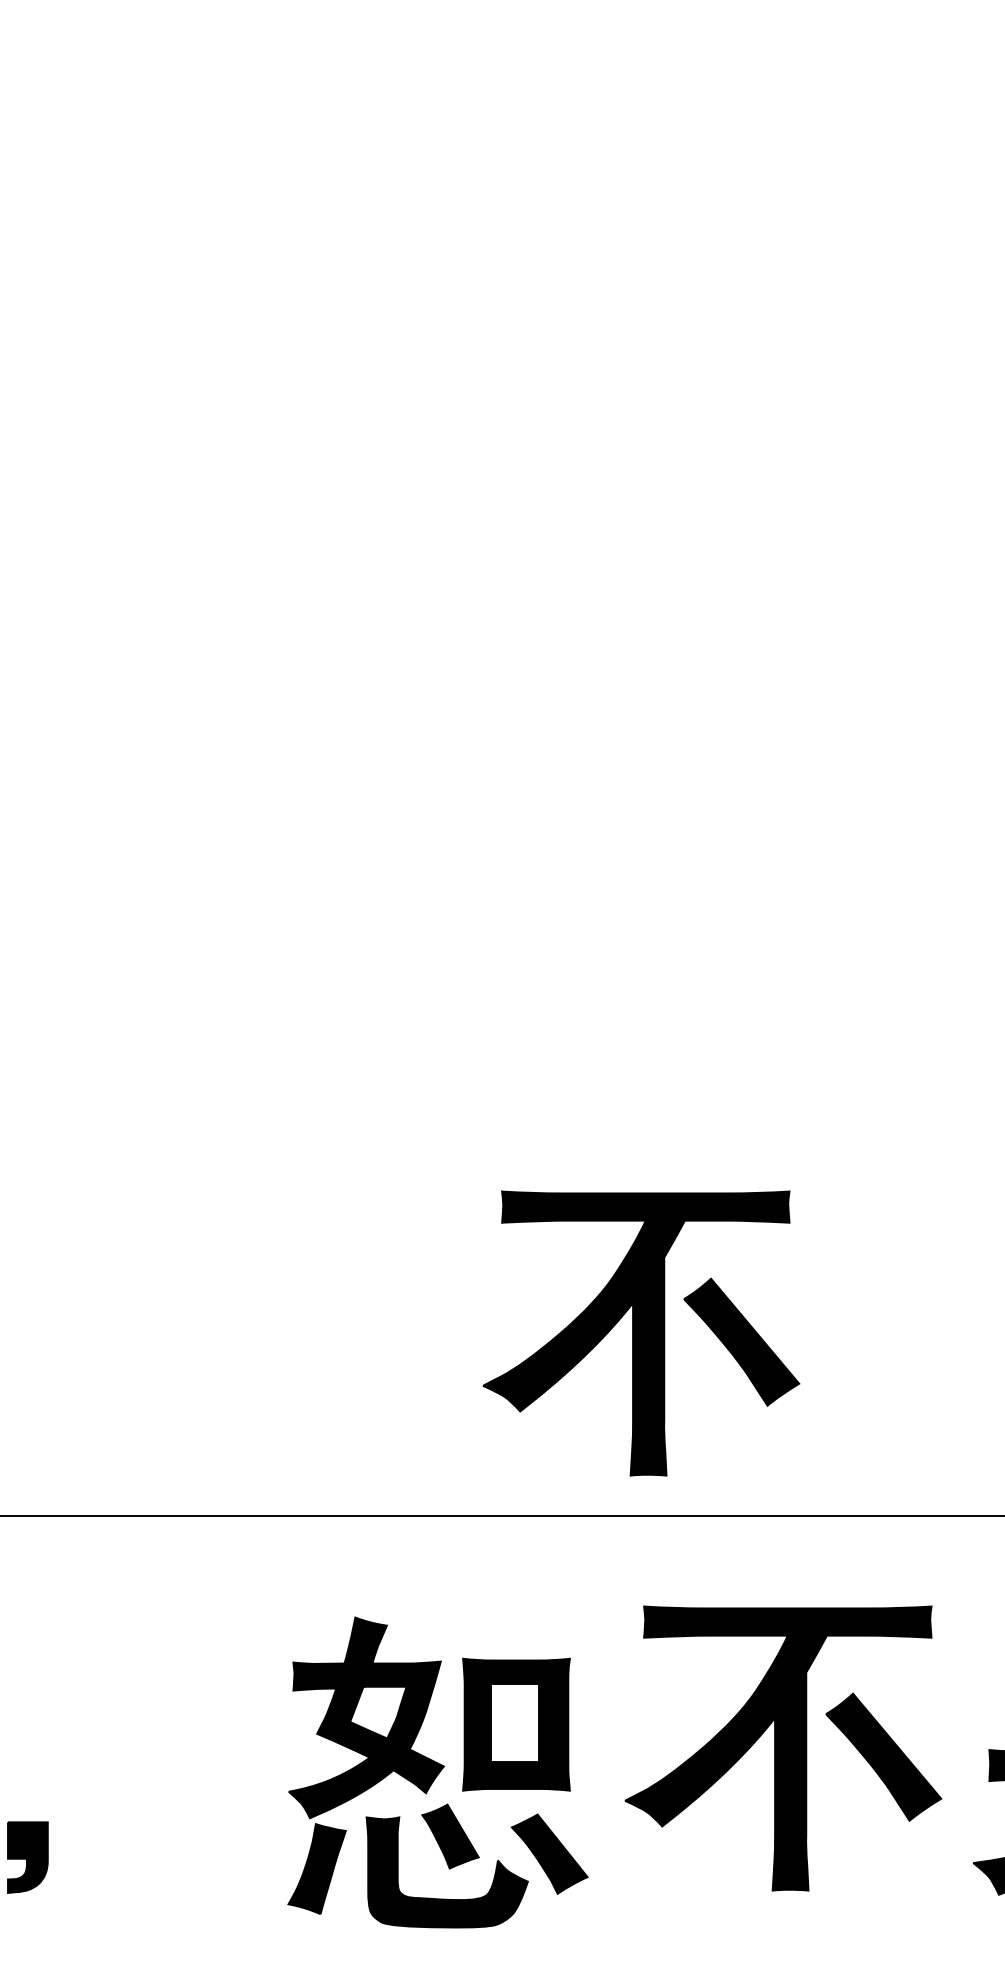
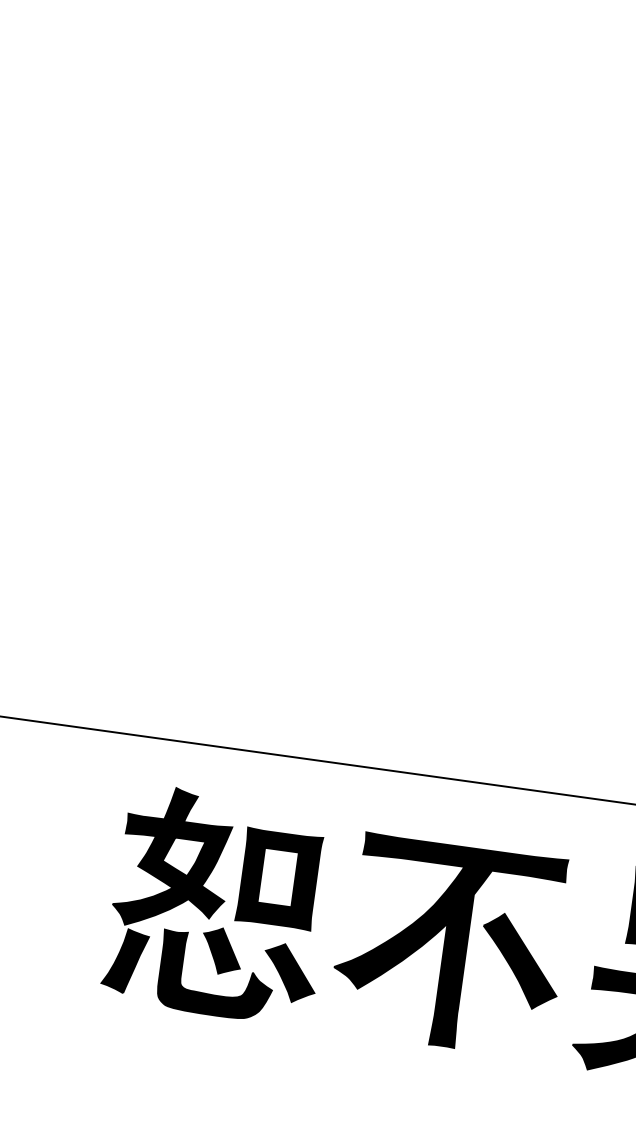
part: (641, 1333) -> (391, 640), removed
part: (437, 1772) -> (219, 904), moved

